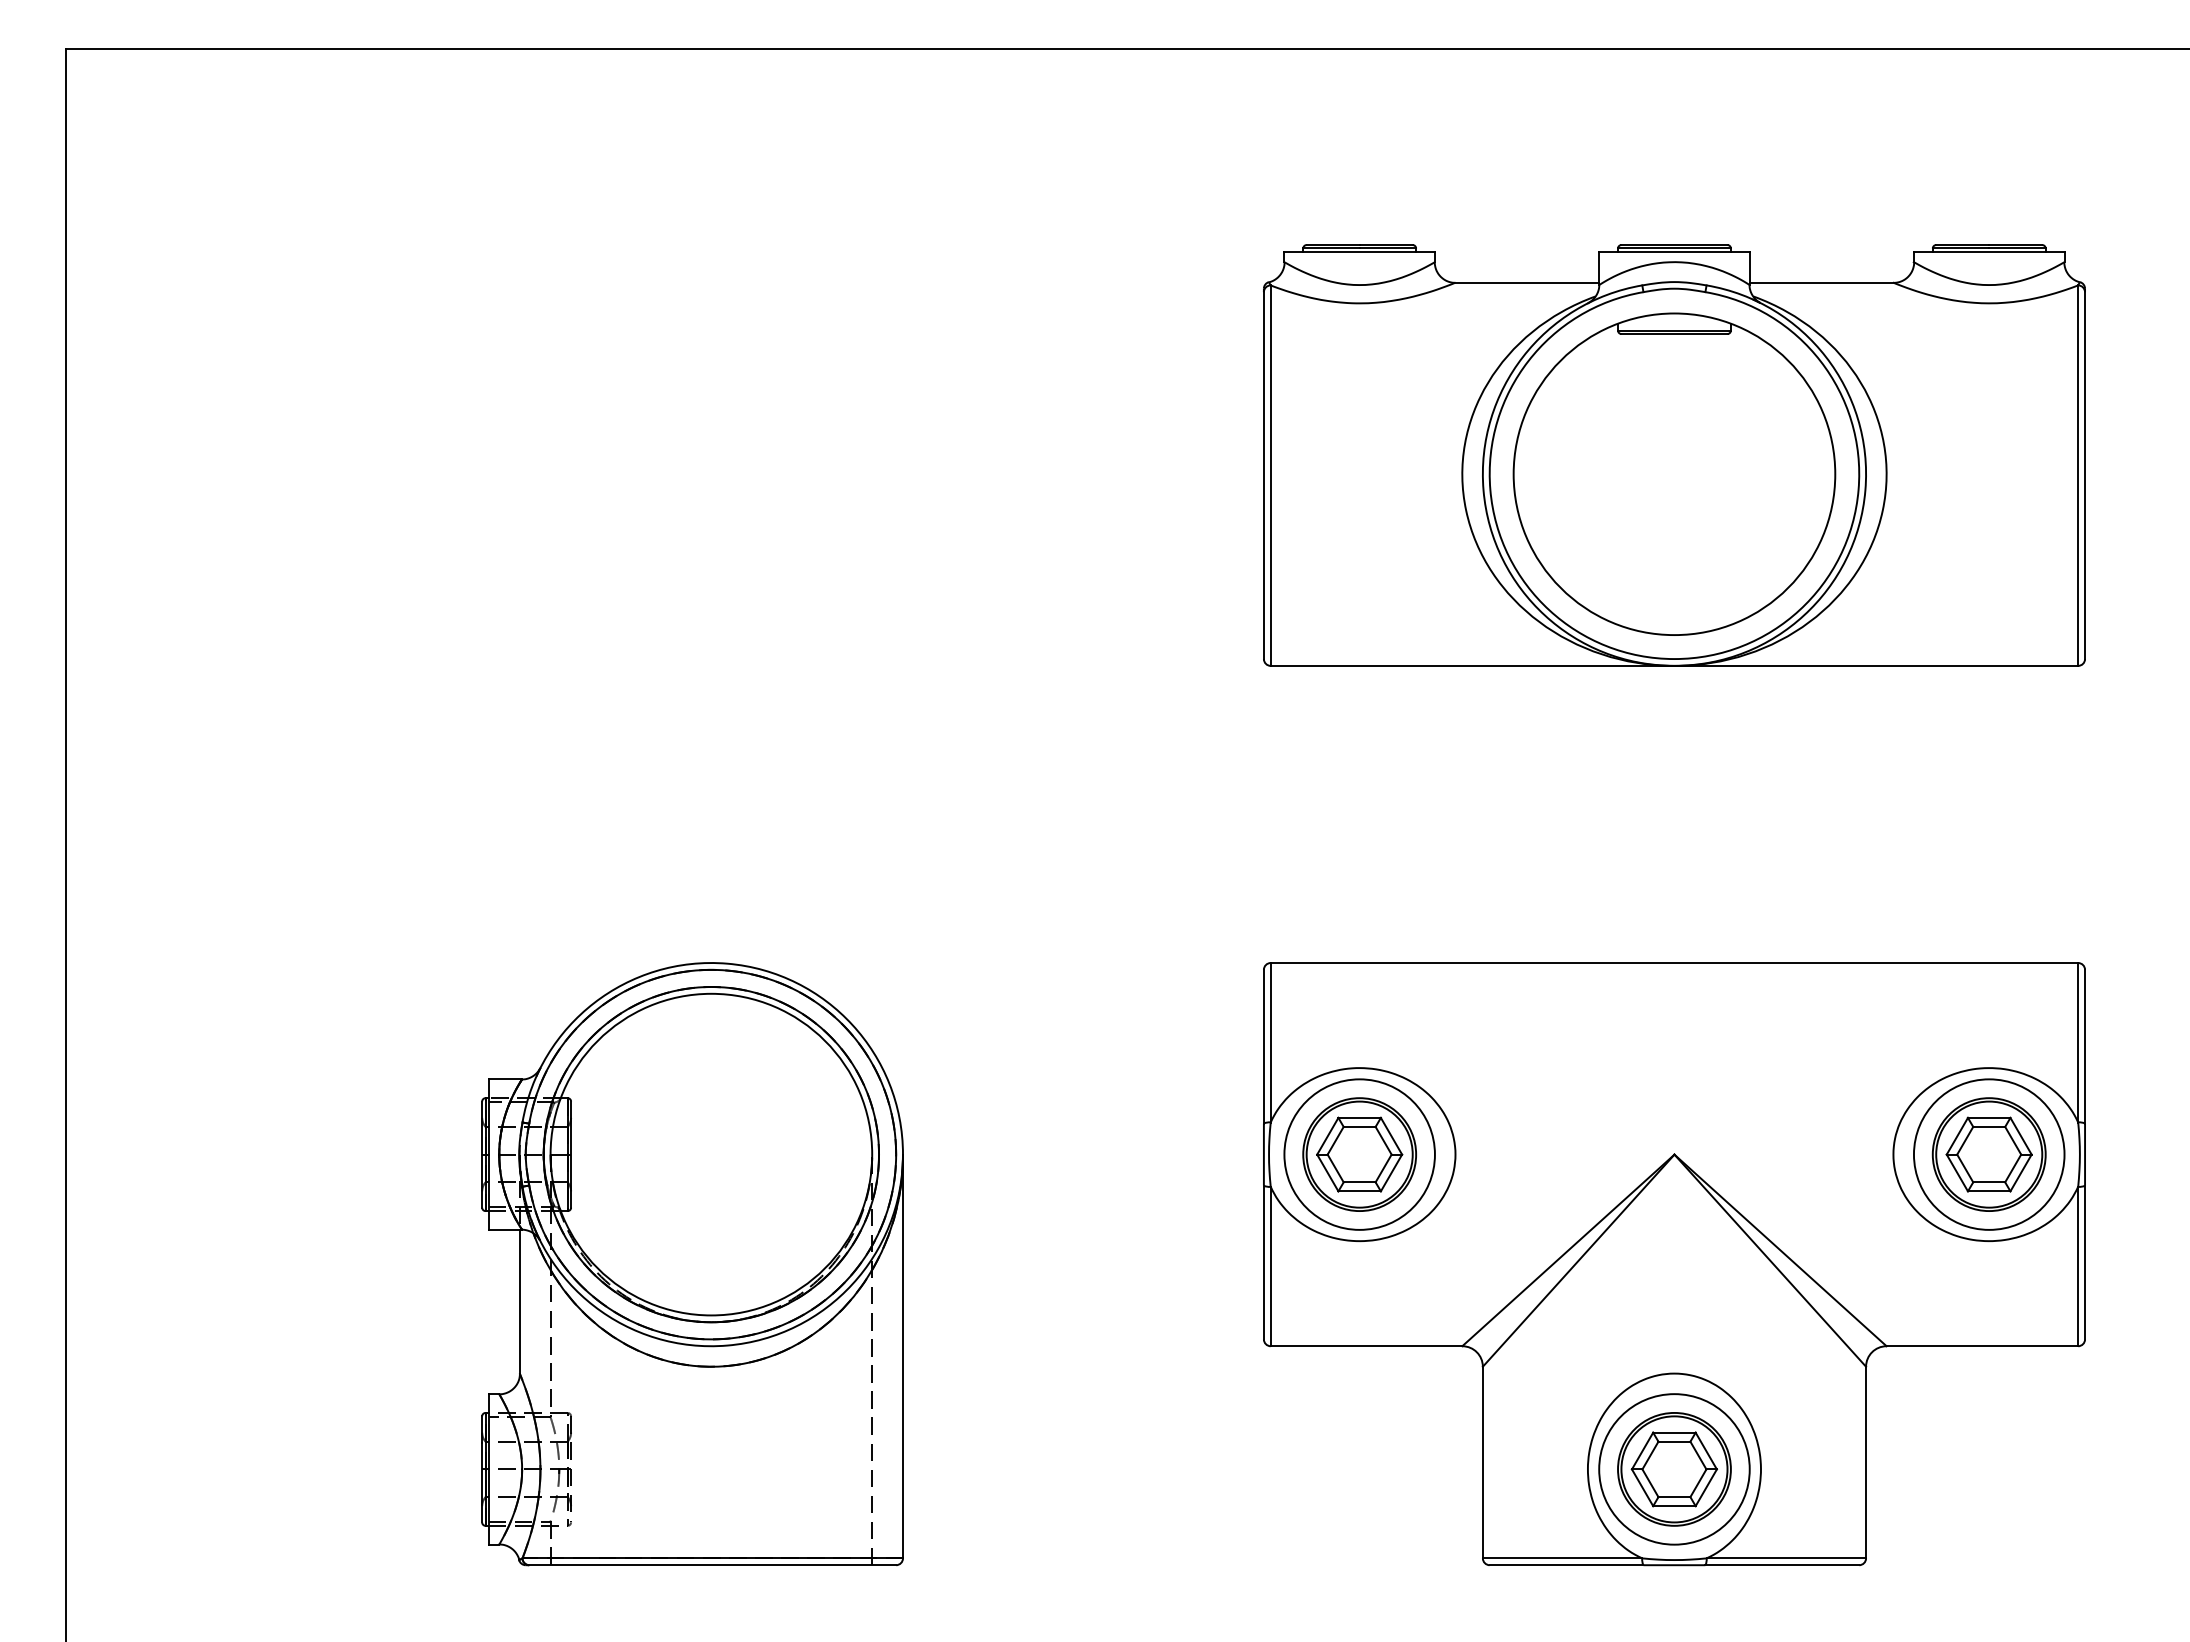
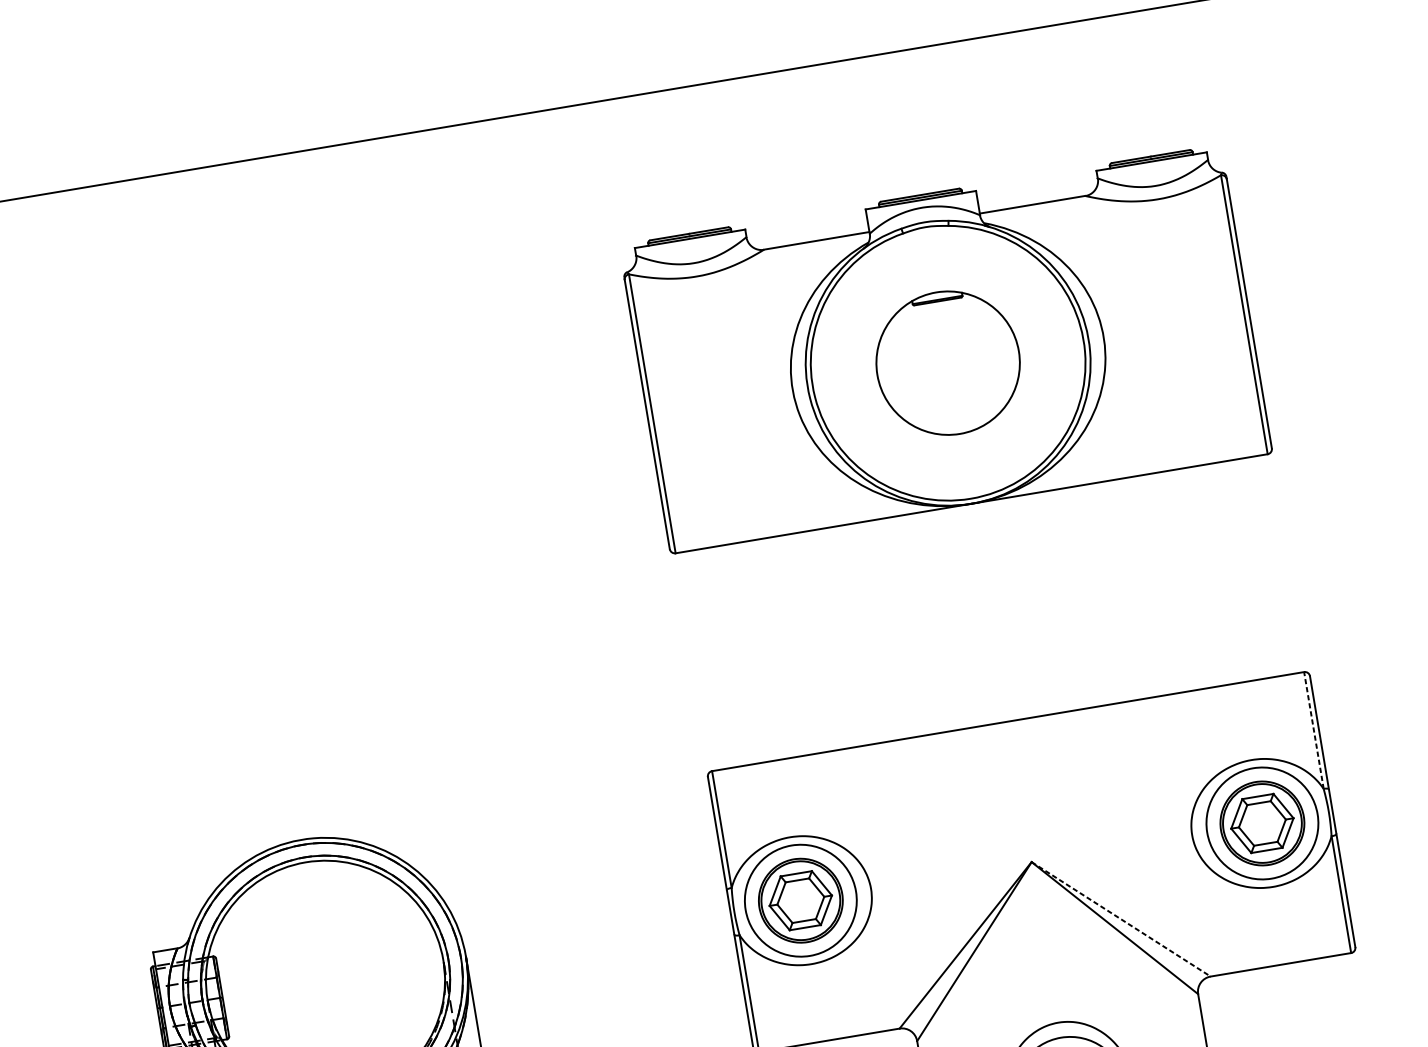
part: (1674, 473) -> (948, 362), size x0.6
line: (2078, 1042) -> (1314, 730), solid -> dashed
line: (1780, 1250) -> (1121, 919), solid -> dashed

